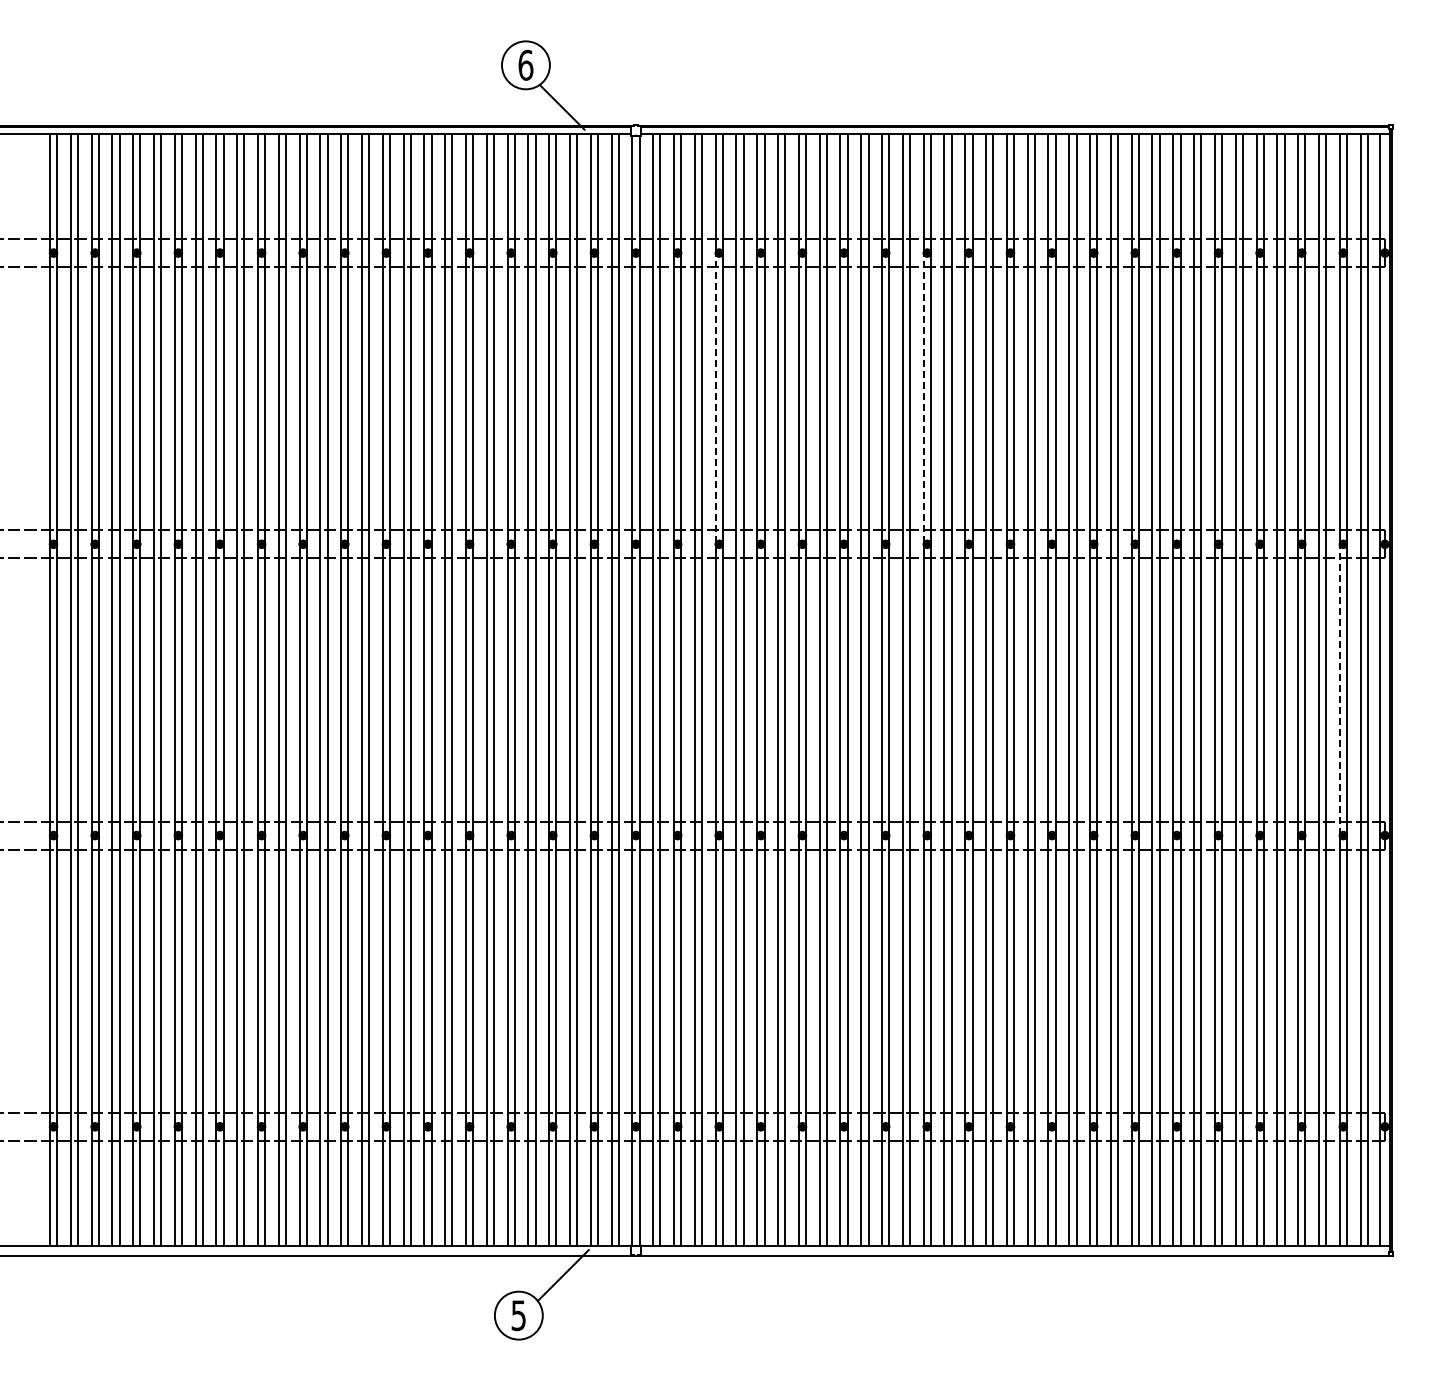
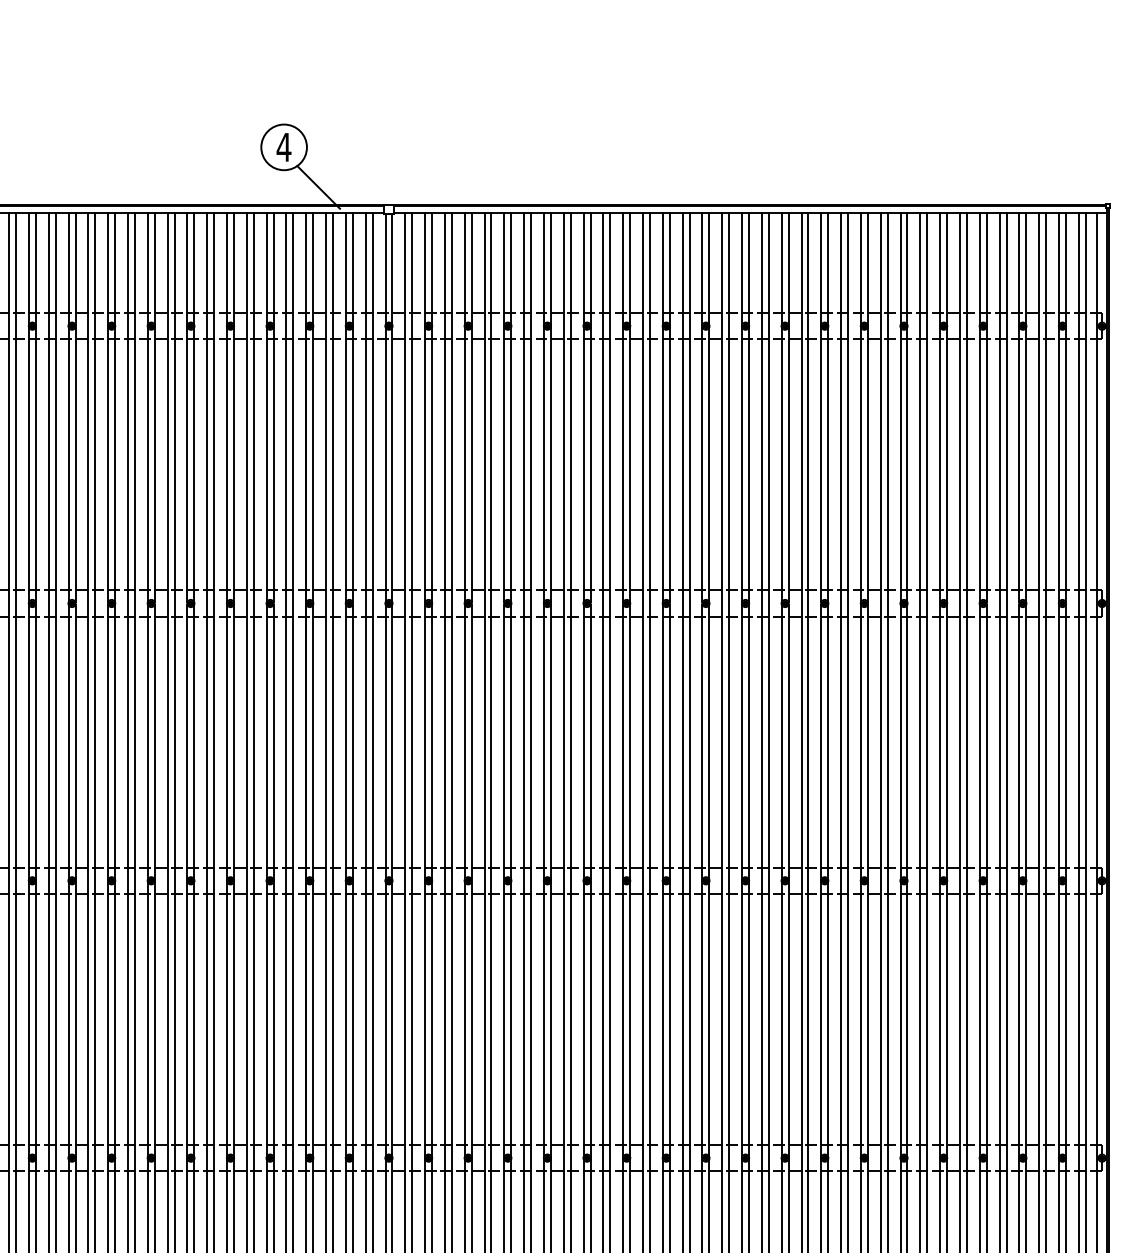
text: (525, 64) -> (283, 146), 6 -> 4
line: (715, 398) -> (464, 464), dashed -> solid
line: (923, 398) -> (662, 464), dashed -> solid
line: (1339, 689) -> (1058, 741), dashed -> solid

